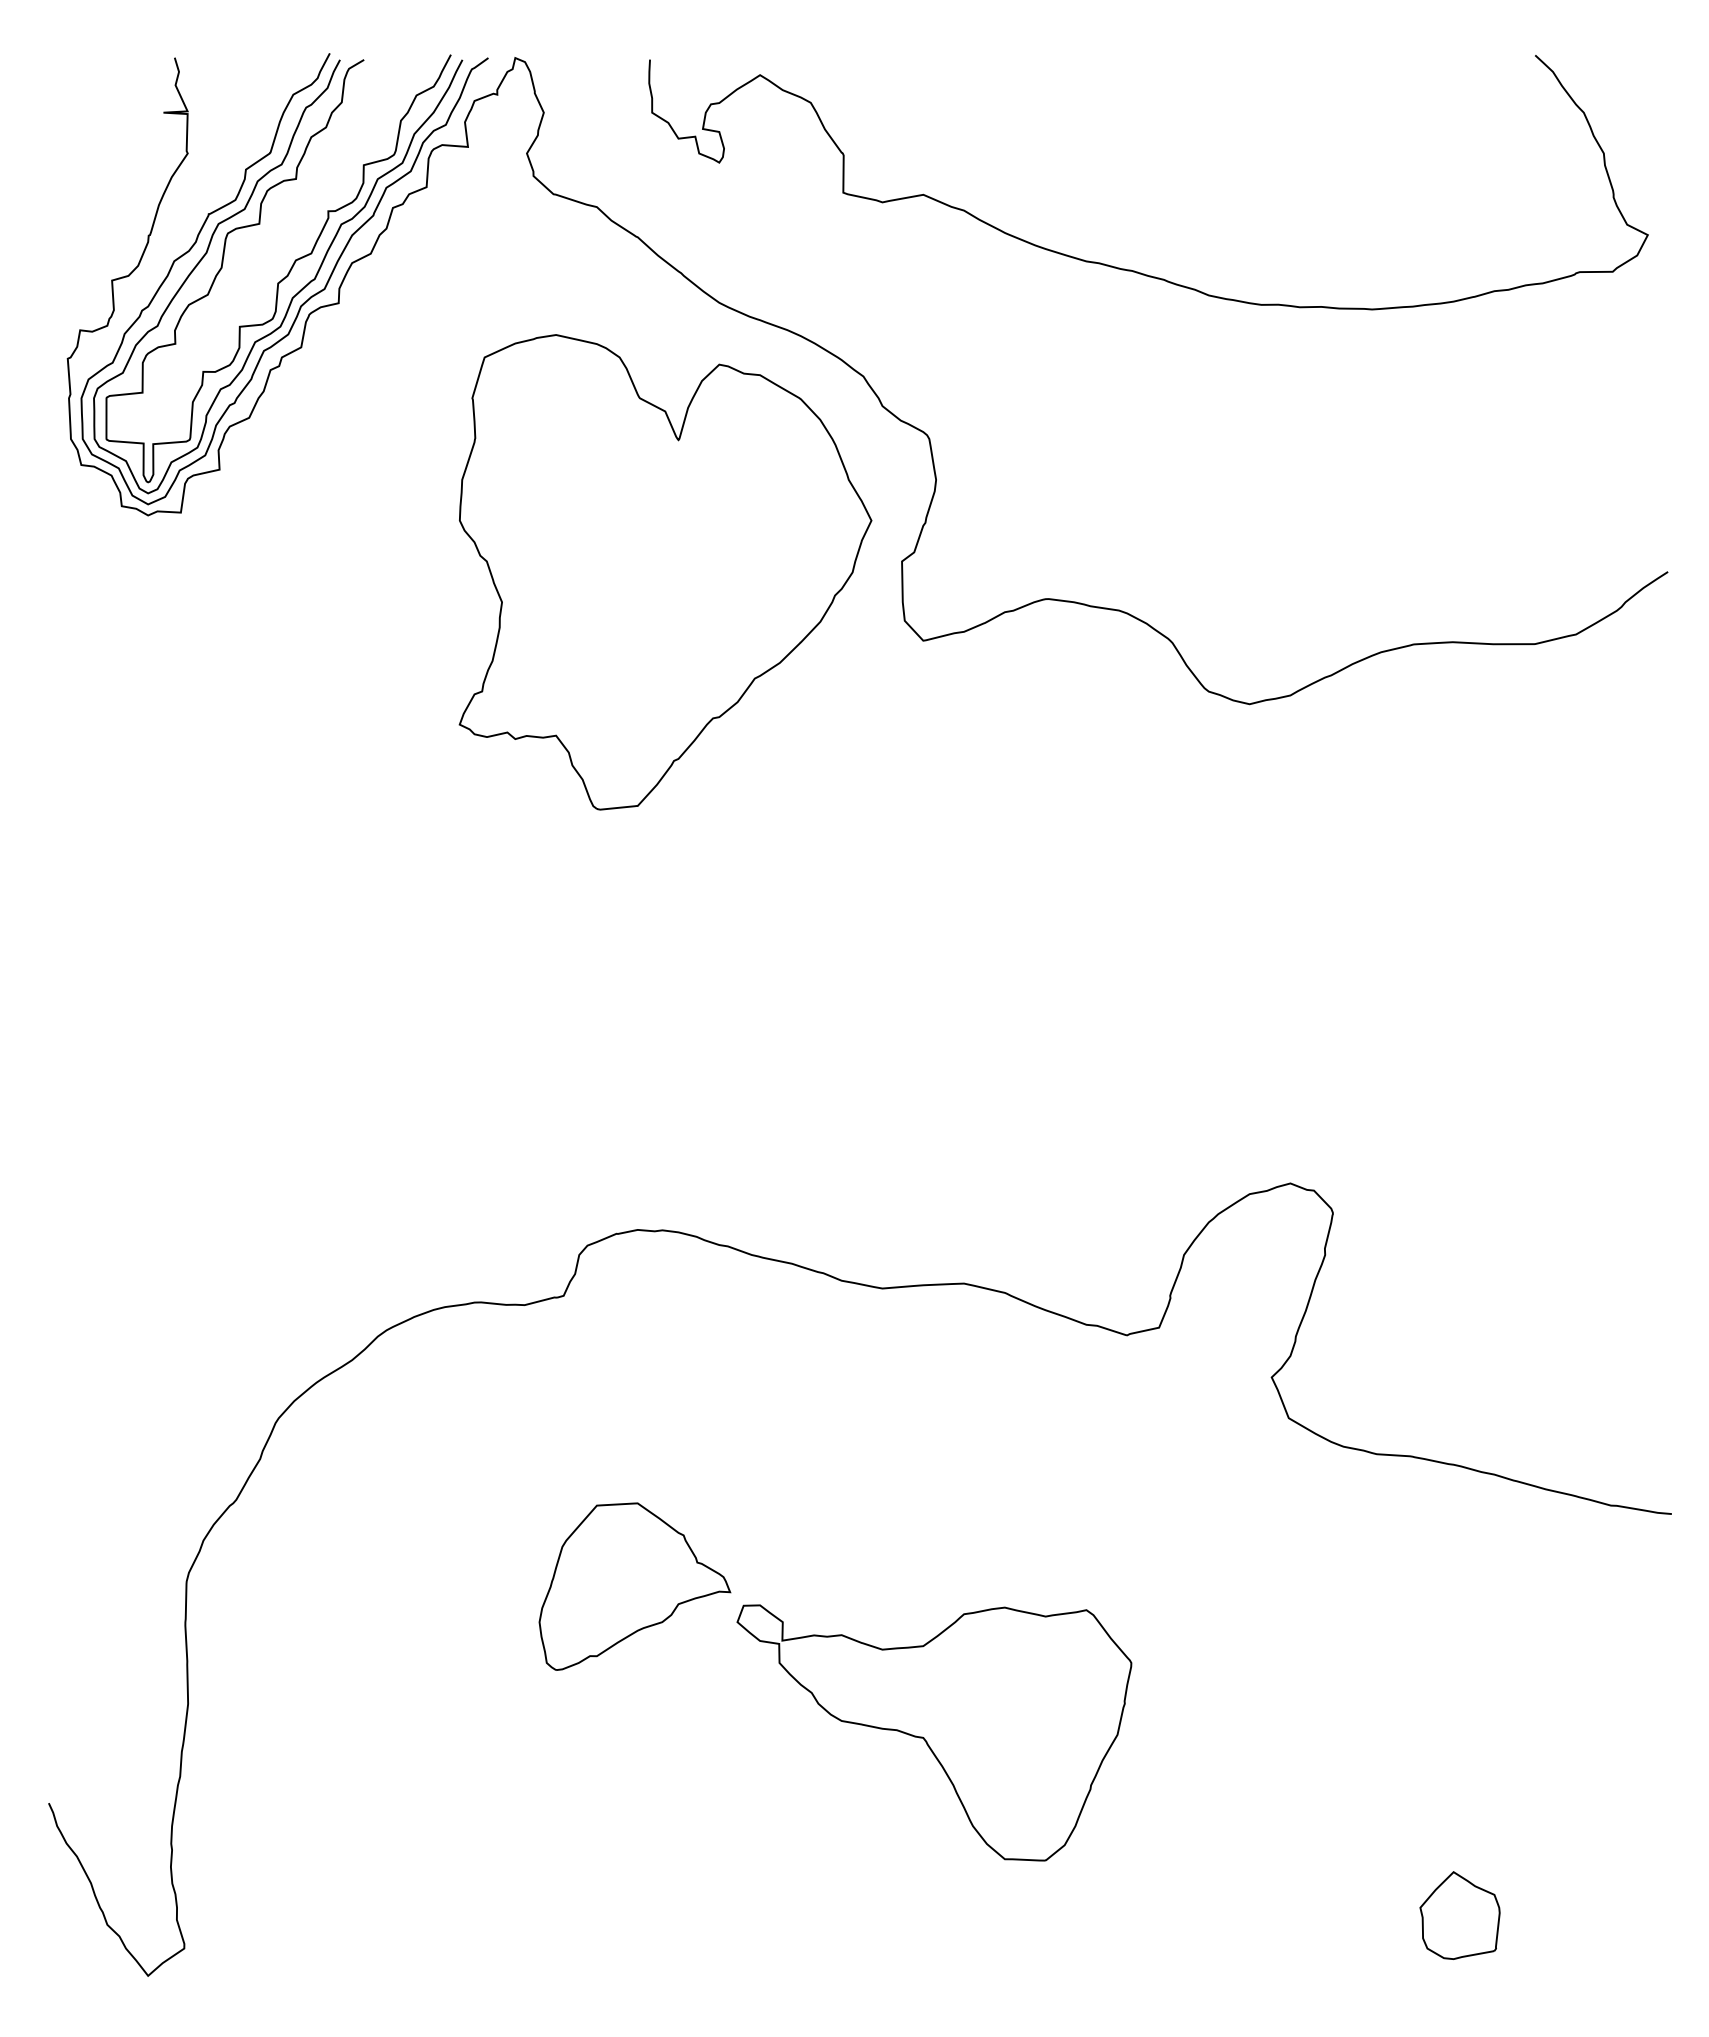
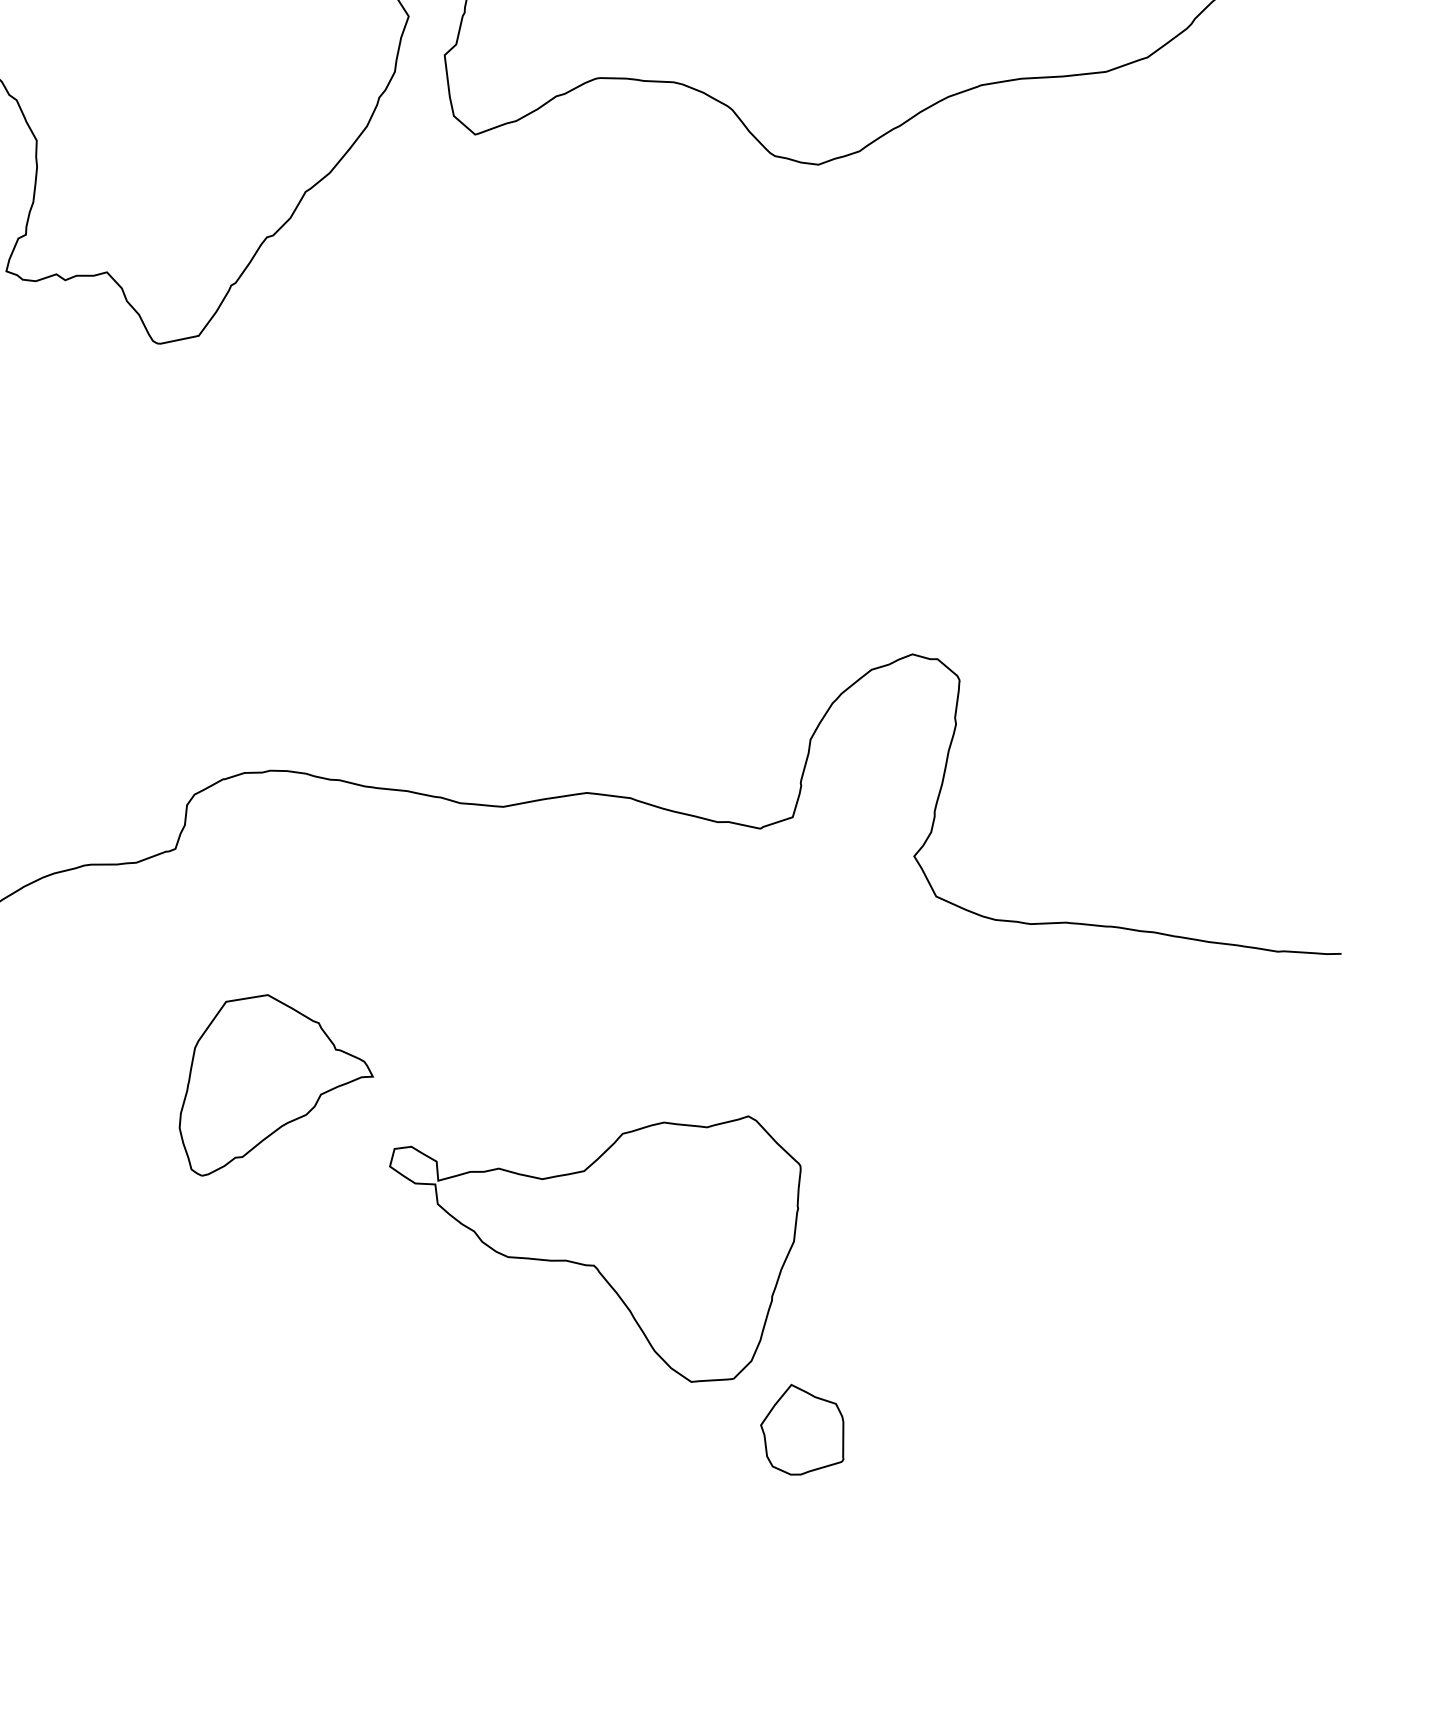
part: (634, 1586) -> (273, 1081), moved
part: (1459, 1915) -> (802, 1428), moved

